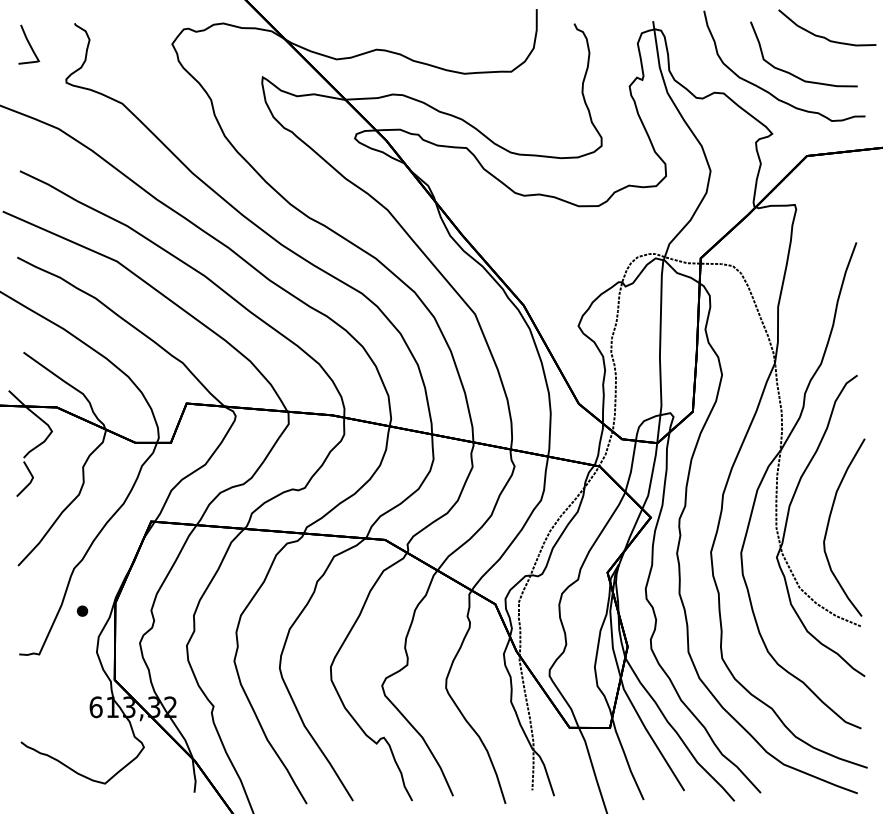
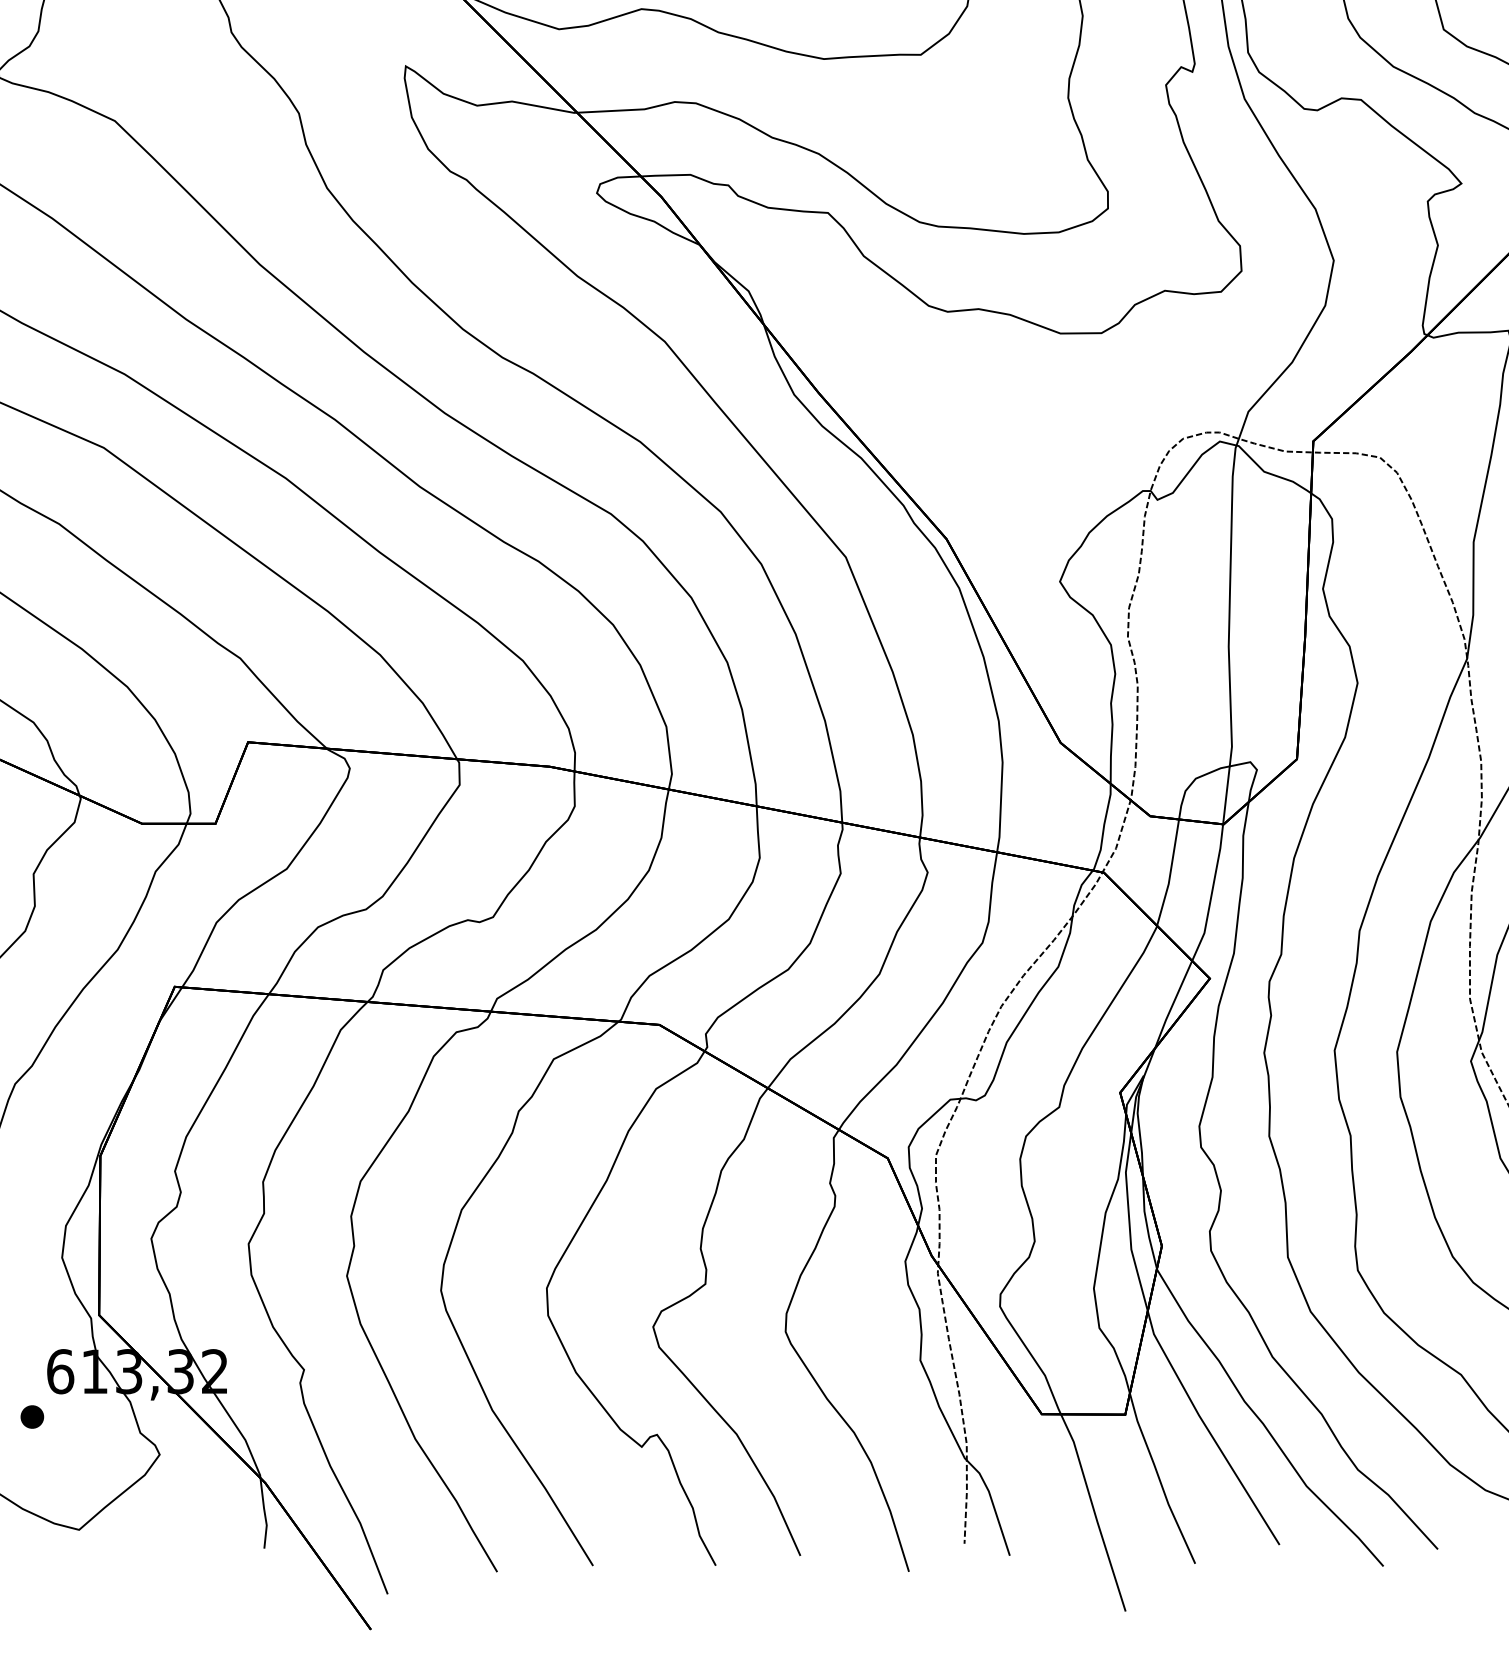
part: (82, 610) -> (32, 1415), moved

